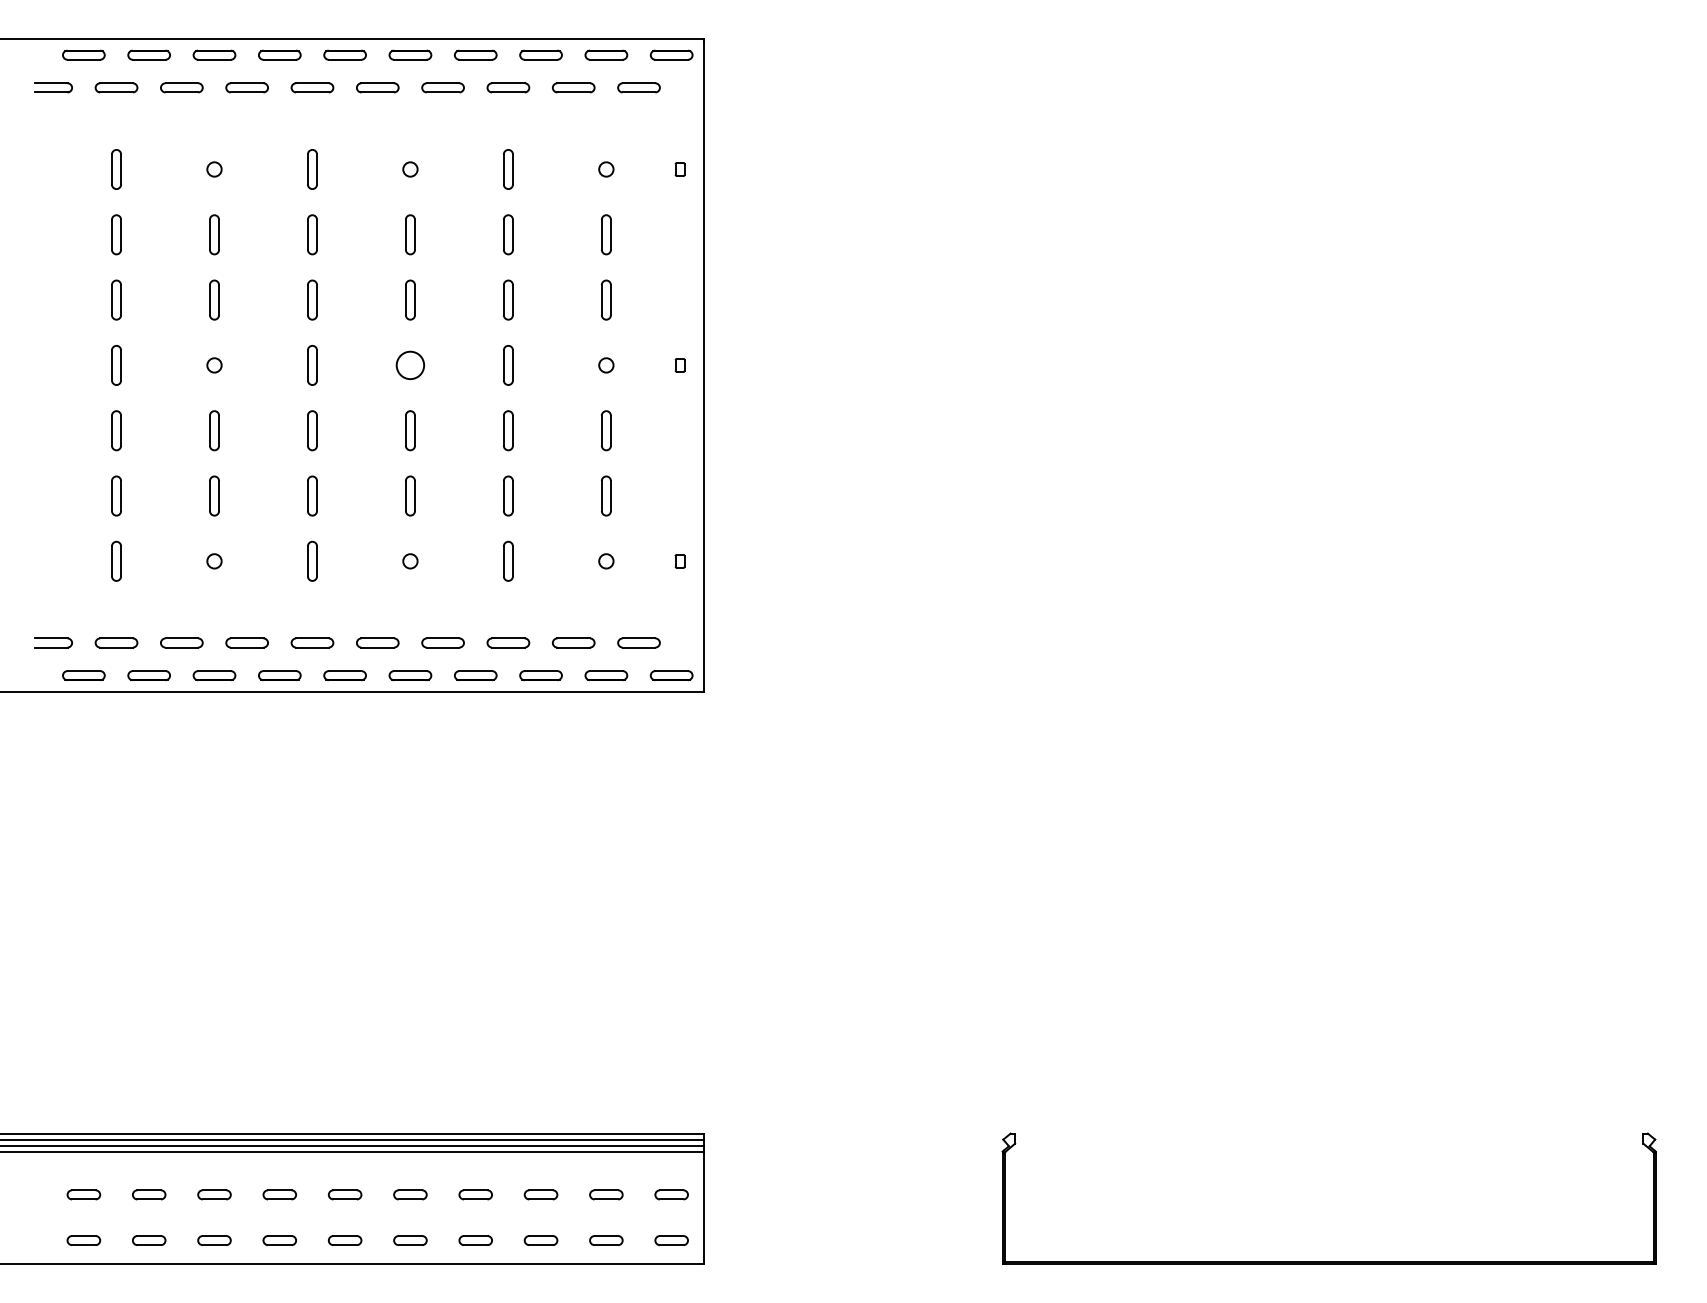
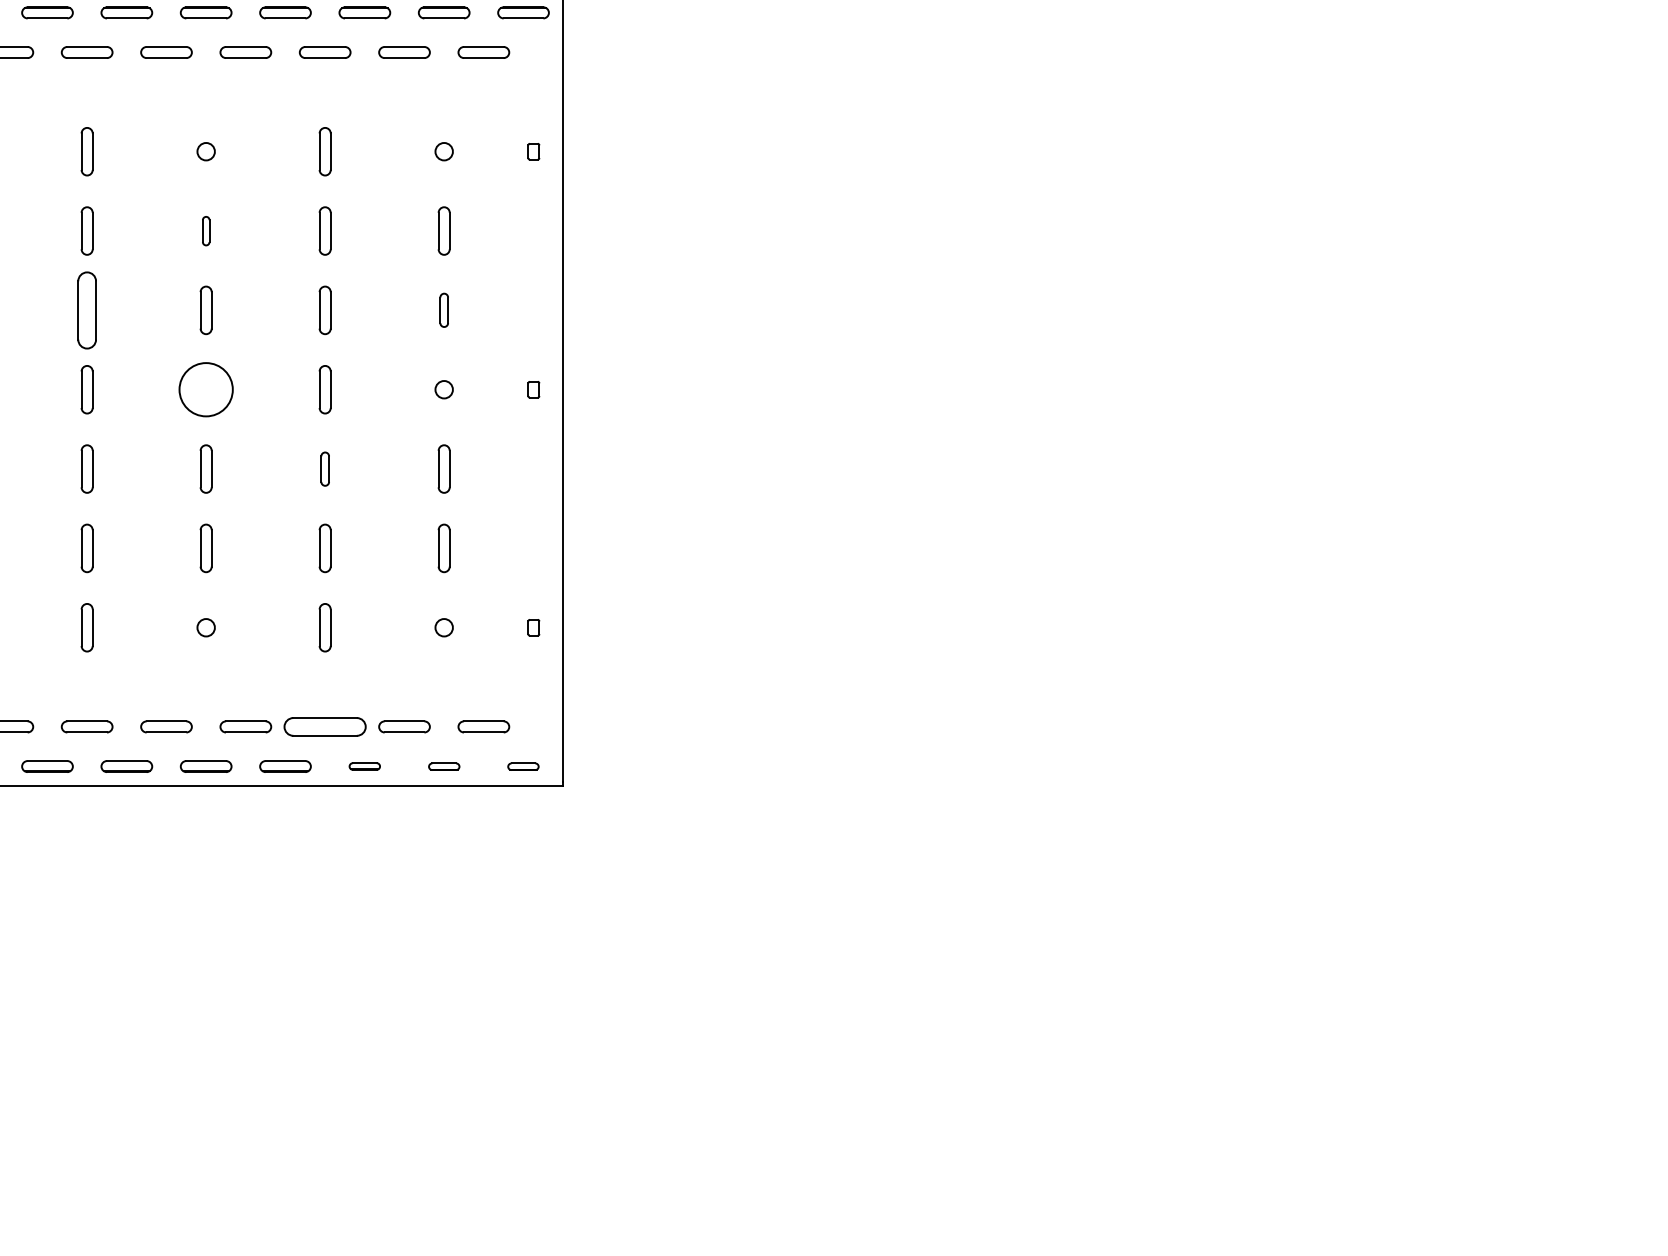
part: (410, 234) -> (206, 230), size x0.6
part: (312, 299) -> (87, 309), size x1.6
part: (606, 299) -> (444, 309), size x0.7
circle: (410, 365) -> (206, 389), size x1.6
part: (508, 430) -> (325, 468), size x0.7
part: (508, 642) -> (325, 726), size x1.6
part: (540, 675) -> (364, 766), size x0.6
part: (606, 675) -> (444, 766), size x0.6
part: (671, 675) -> (523, 766), size x0.6

